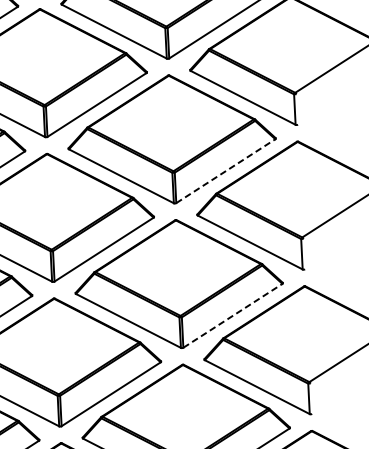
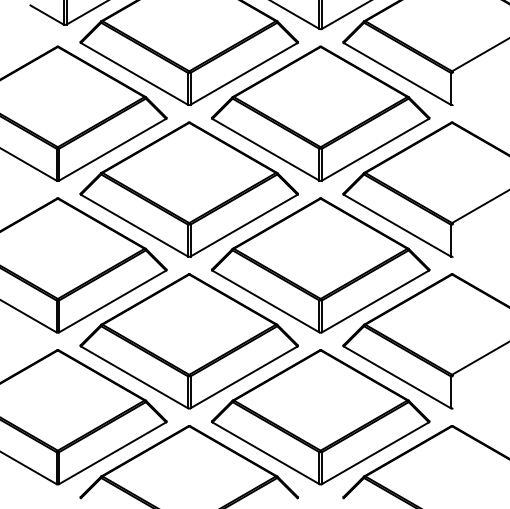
line: (225, 170) -> (375, 149), dashed -> solid
line: (232, 315) -> (375, 301), dashed -> solid

